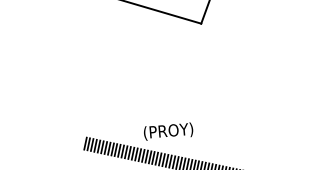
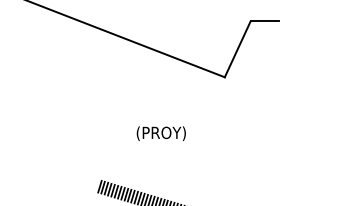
text: (167, 131) -> (160, 133), moved

